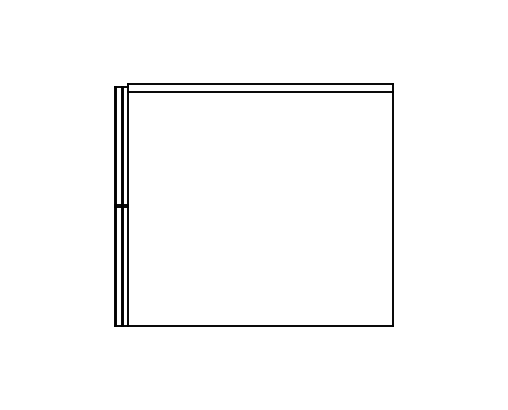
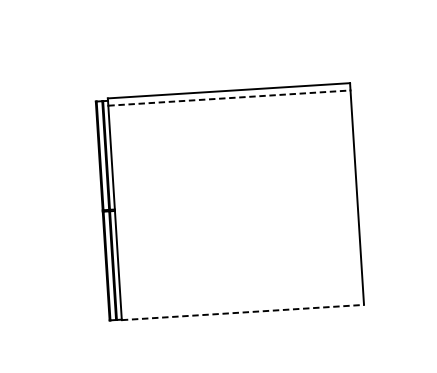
line: (261, 91) -> (230, 97), solid -> dashed
line: (261, 326) -> (243, 312), solid -> dashed

